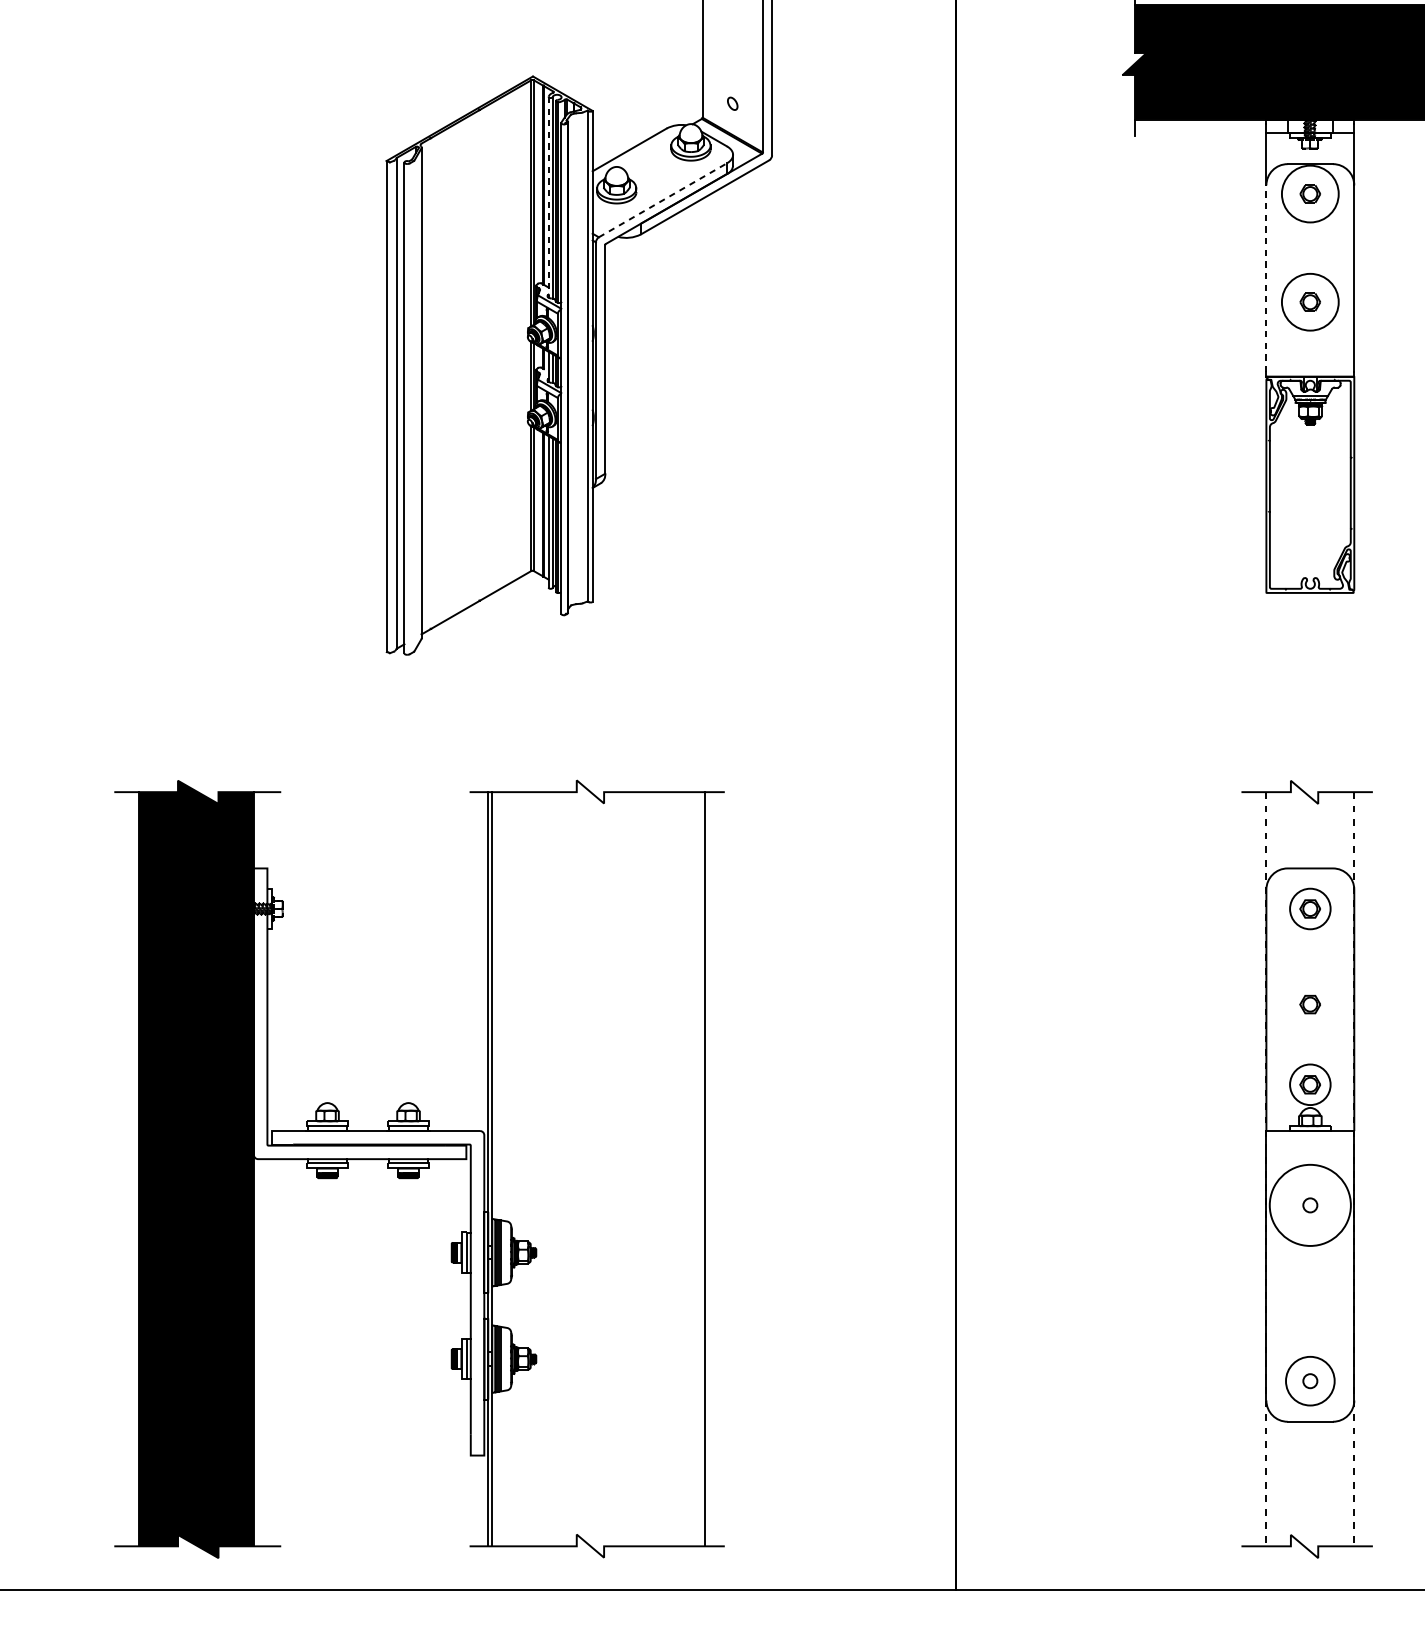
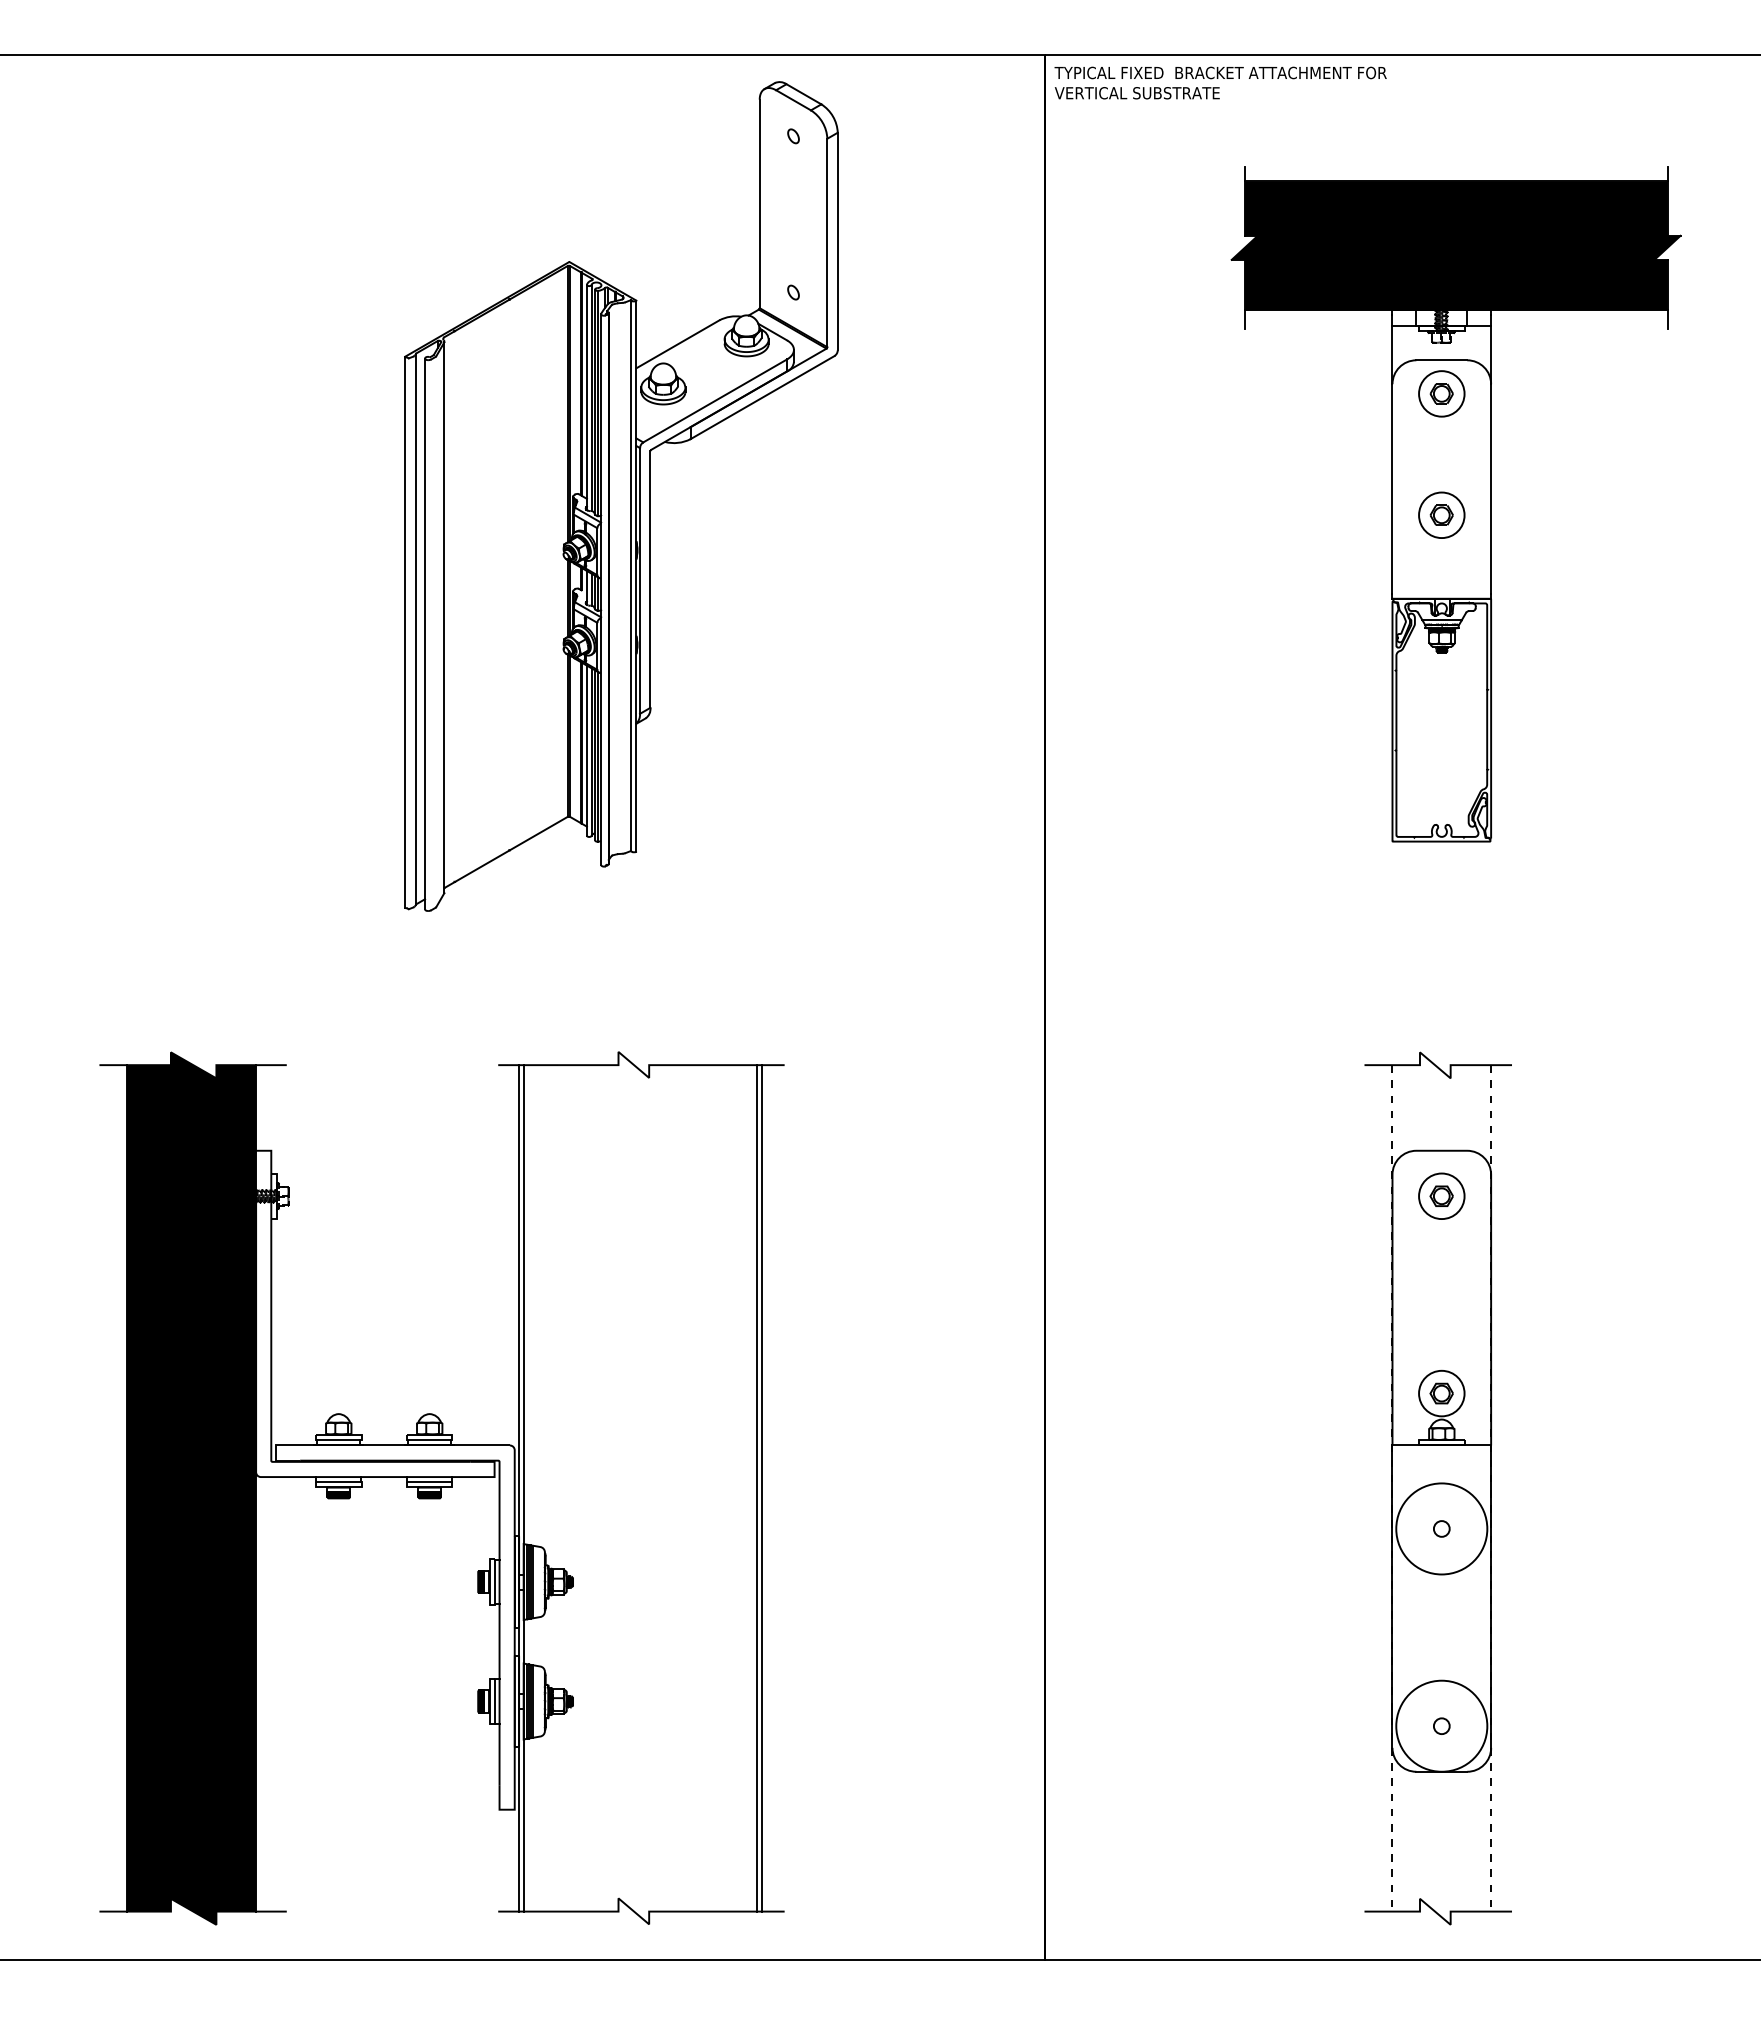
circle: (1310, 193) -> (1441, 393), size x0.71
line: (548, 197) -> (586, 397), dashed -> solid
line: (663, 199) -> (715, 400), dashed -> solid
line: (1266, 279) -> (1392, 489), dashed -> solid
circle: (1310, 302) -> (1441, 515), size x0.71
part: (1310, 1004) -> (1441, 1303), removed
line: (700, 1169) -> (757, 1488), added
circle: (1310, 1380) -> (1441, 1725), size x1.67

